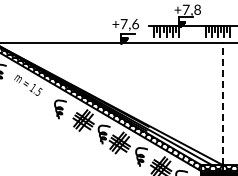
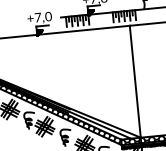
text: (135, 23) -> (48, 16), +7,6 -> +7,0
line: (222, 103) -> (135, 81), dashed -> solid

